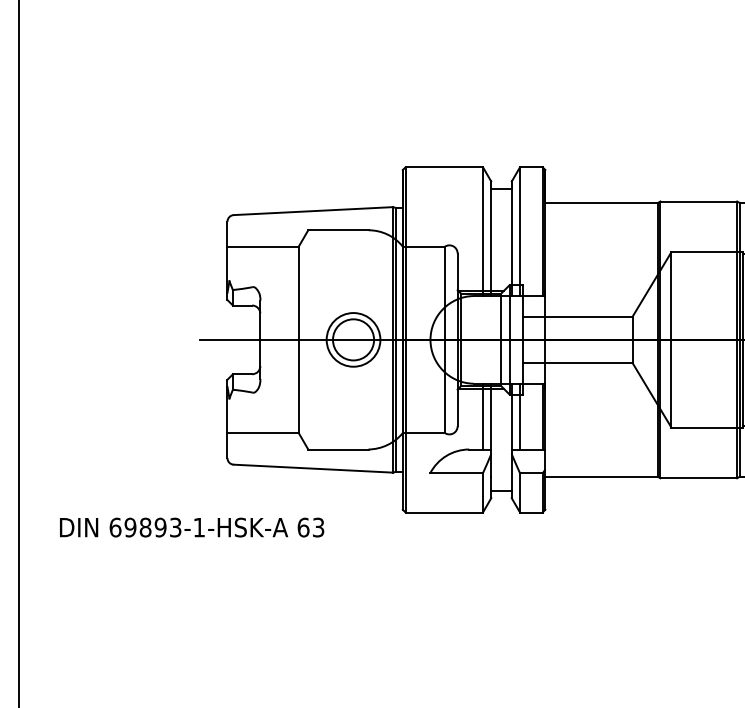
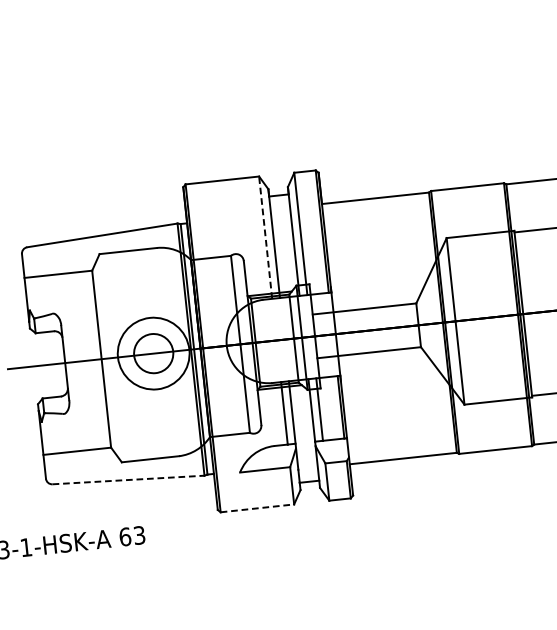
line: (482, 231) -> (265, 237), solid -> dashed
circle: (353, 339) -> (153, 353), size x1.4
line: (313, 468) -> (128, 479), solid -> dashed
line: (444, 512) -> (257, 508), solid -> dashed

